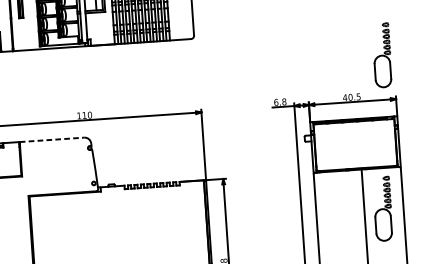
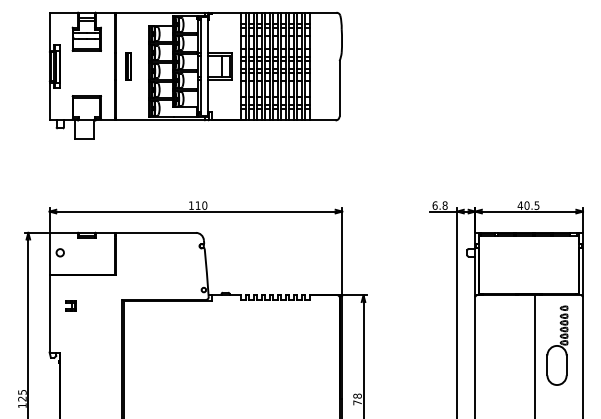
part: (382, 55) -> (569, 156), removed
line: (52, 139) -> (156, 232), dashed -> solid

